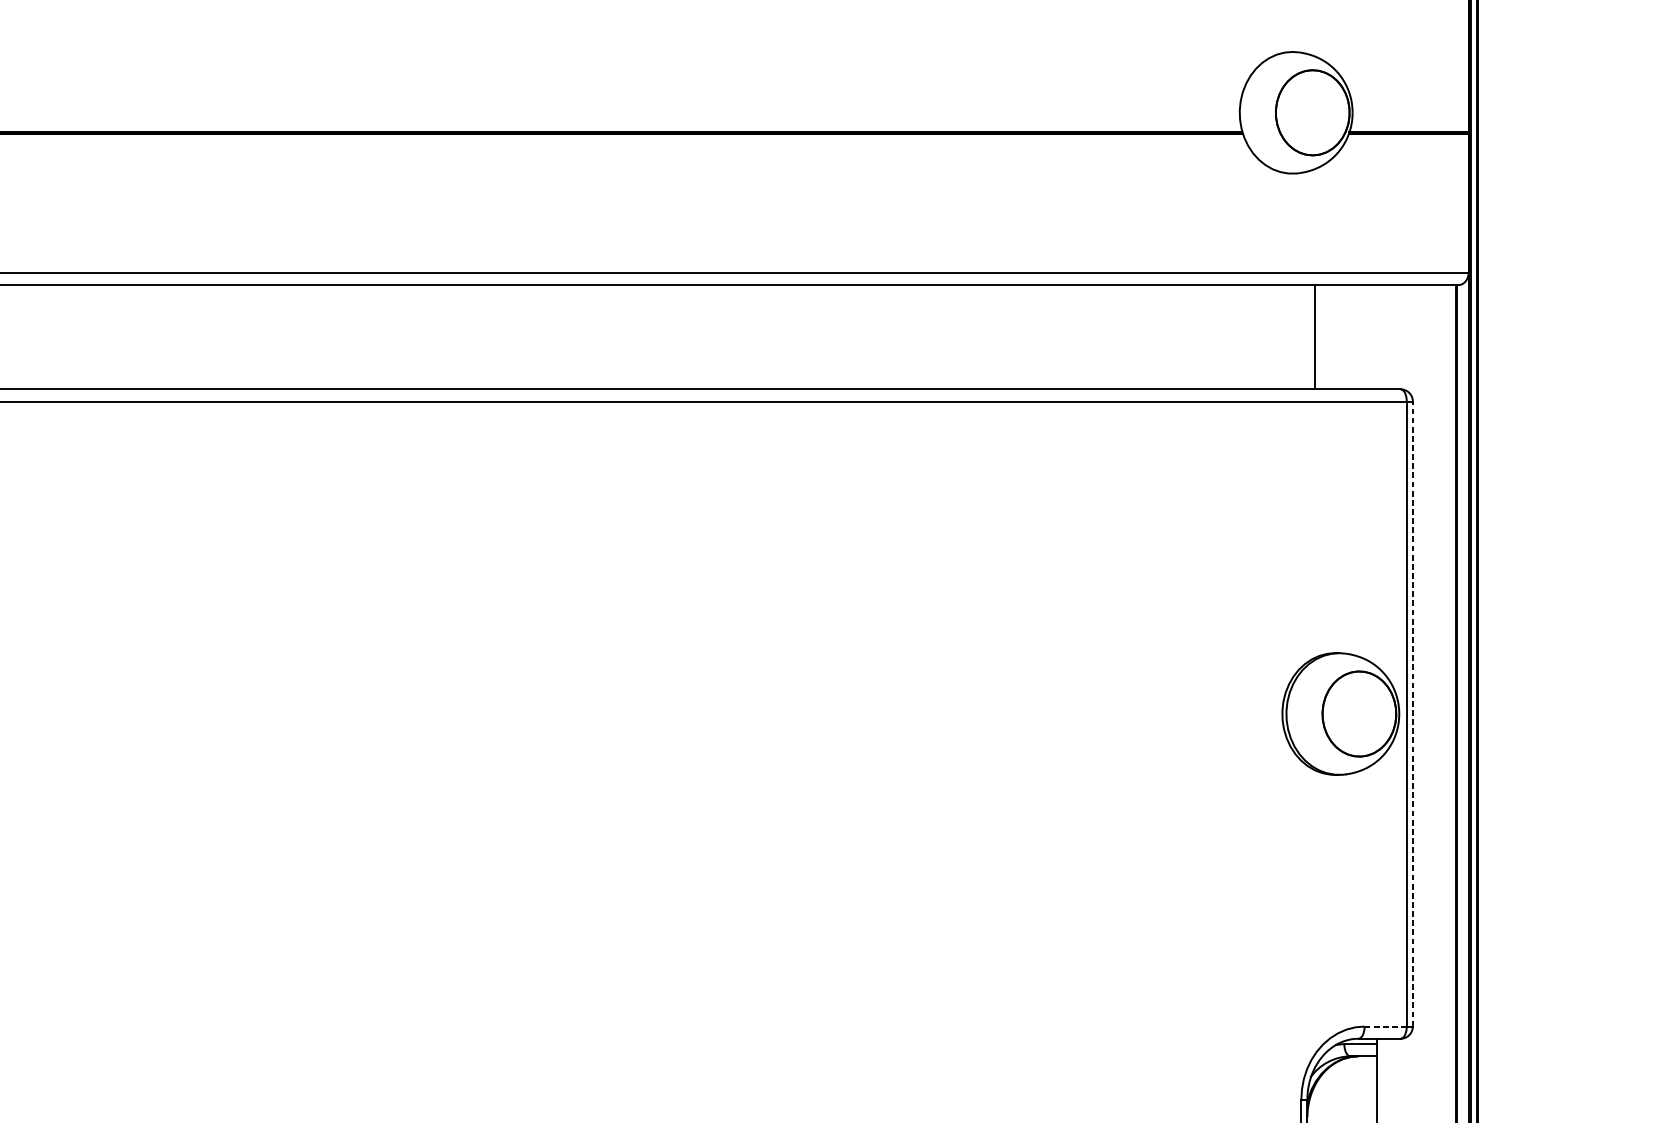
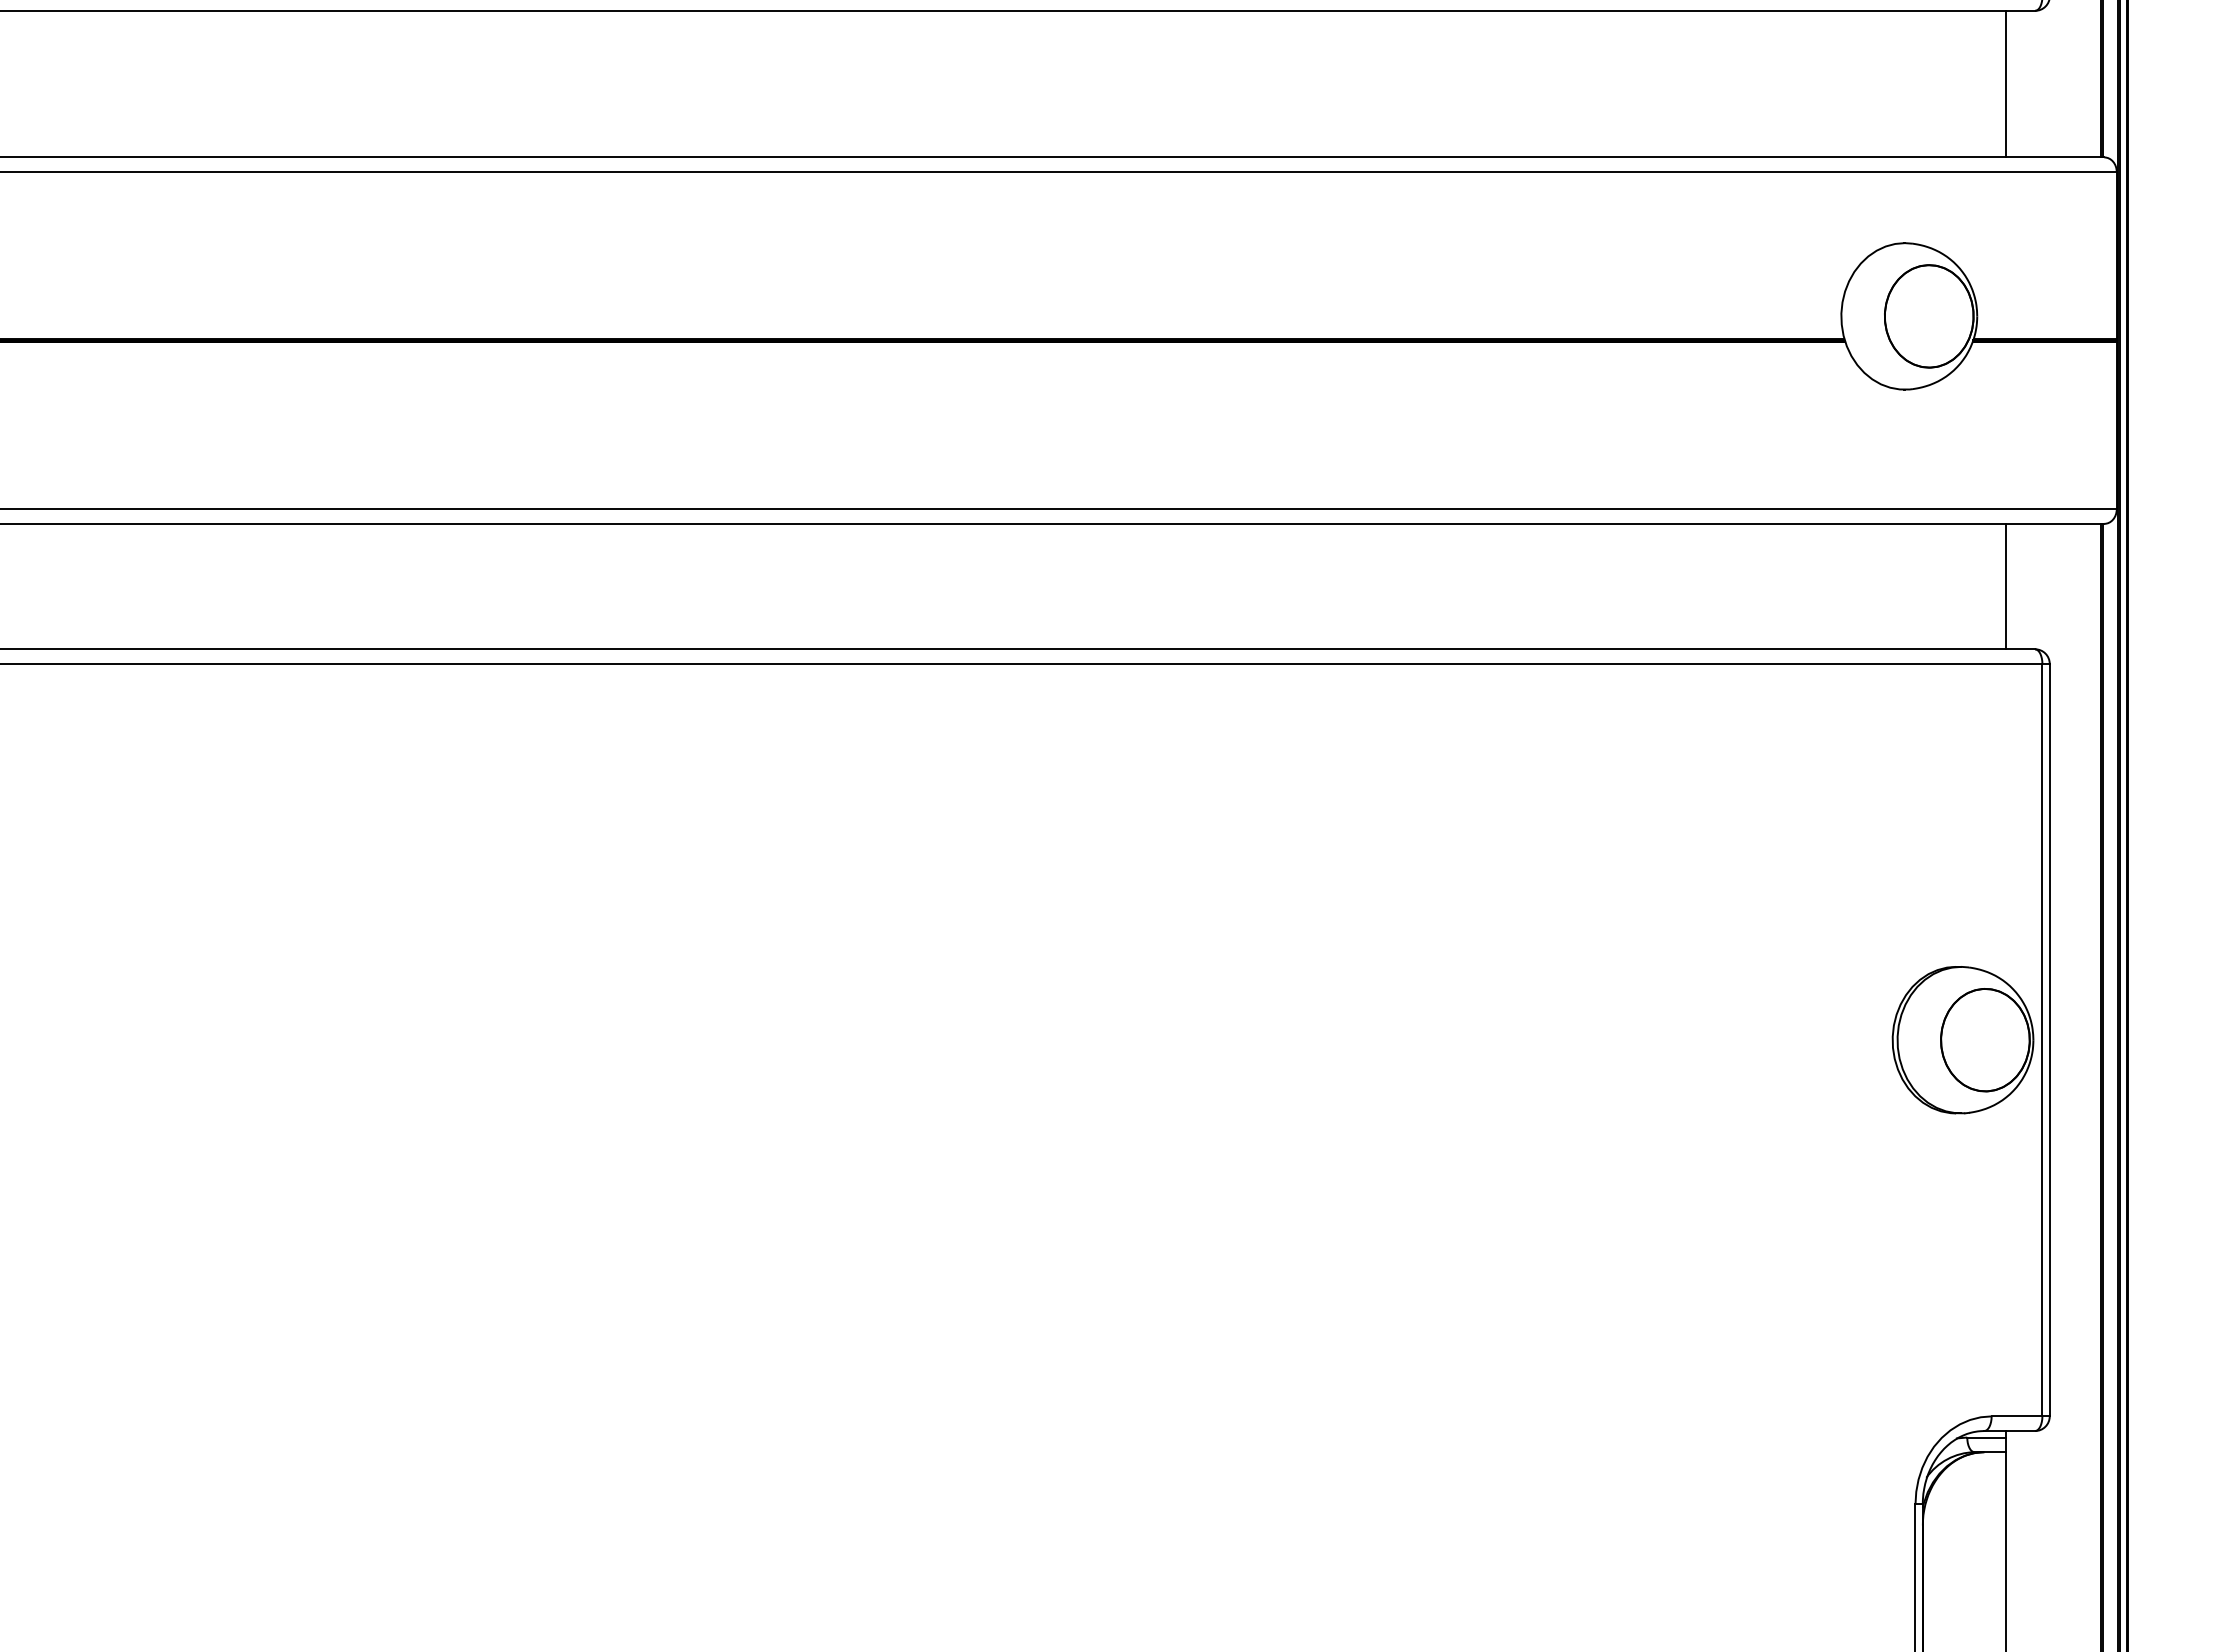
line: (1315, 337) -> (2006, 586), moved
line: (1412, 713) -> (2049, 1039), dashed -> solid
line: (1386, 1026) -> (2017, 1416), dashed -> solid

